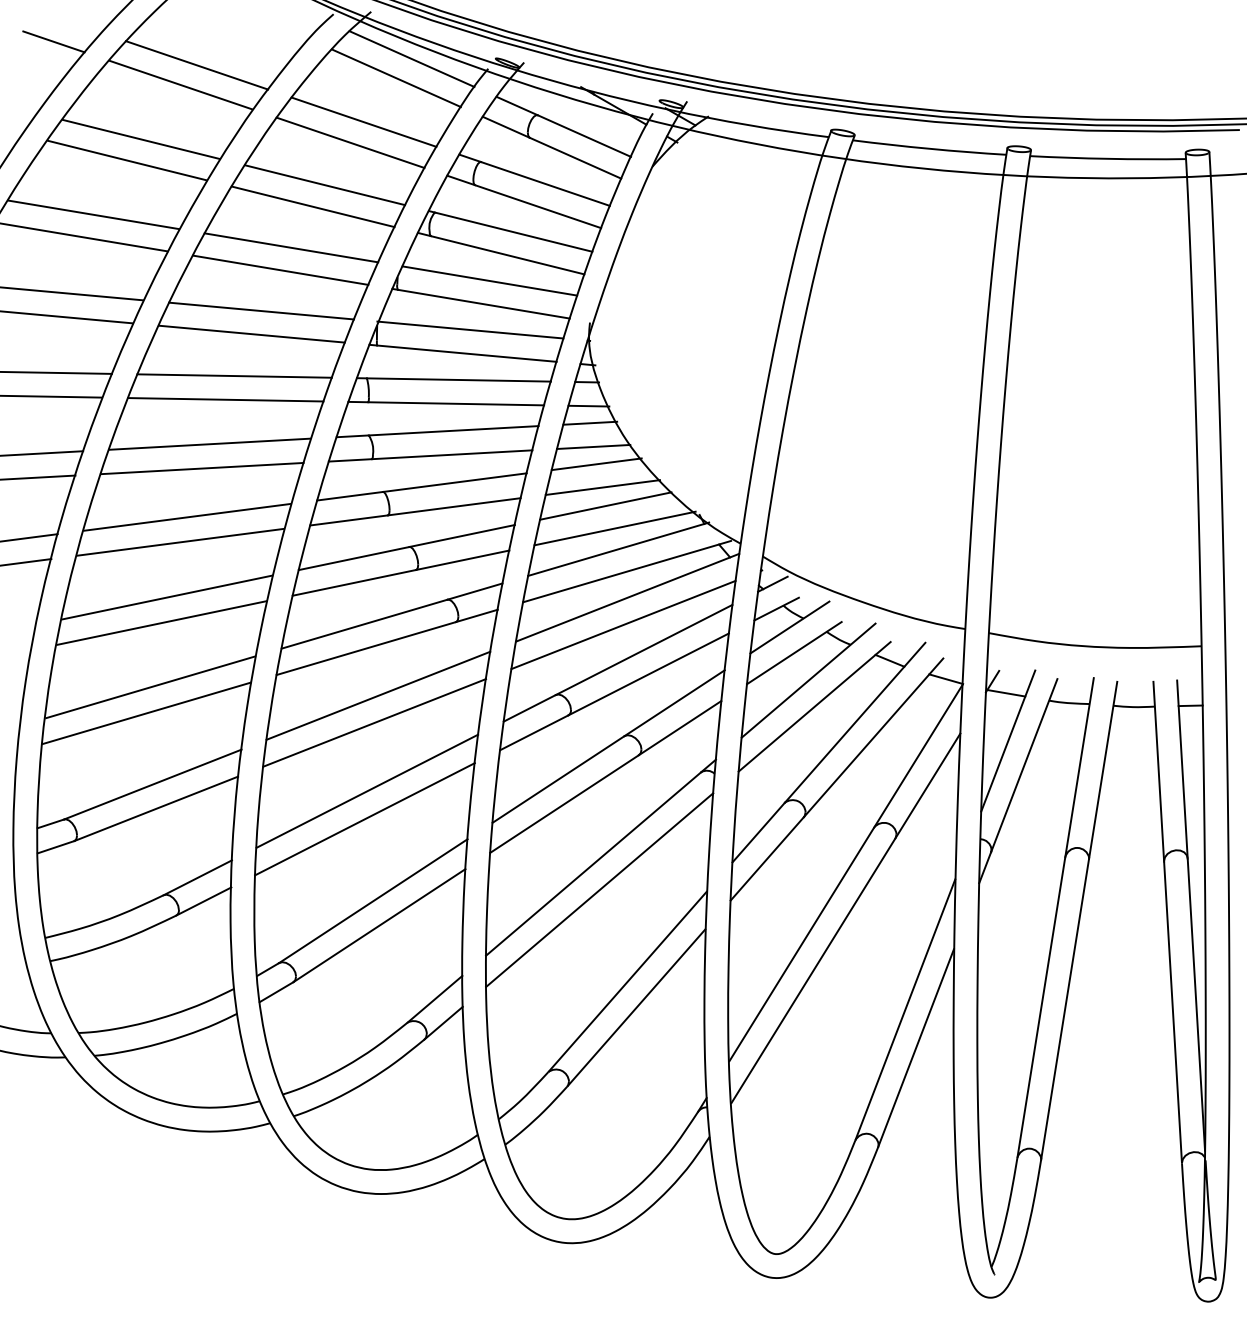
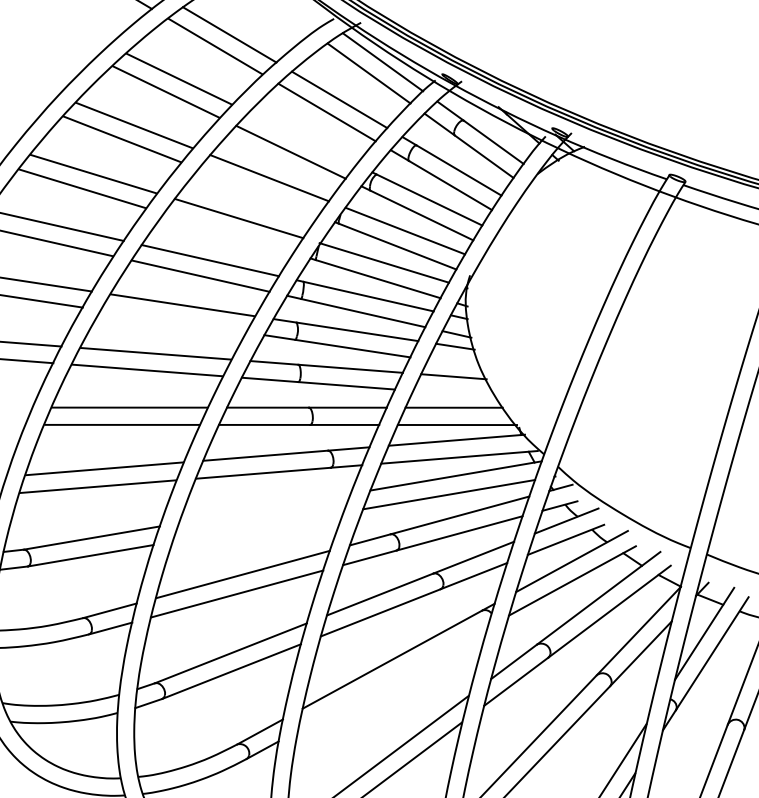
line: (325, 185) -> (302, 139), removed
line: (280, 269) -> (258, 191), removed
line: (251, 333) -> (228, 232), removed
line: (593, 446) -> (454, 363), removed
line: (201, 468) -> (173, 321), removed
line: (602, 487) -> (454, 394), removed
line: (378, 695) -> (265, 508), removed
line: (374, 722) -> (258, 526), removed
line: (599, 889) -> (392, 678), removed

